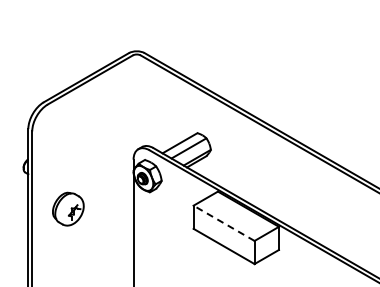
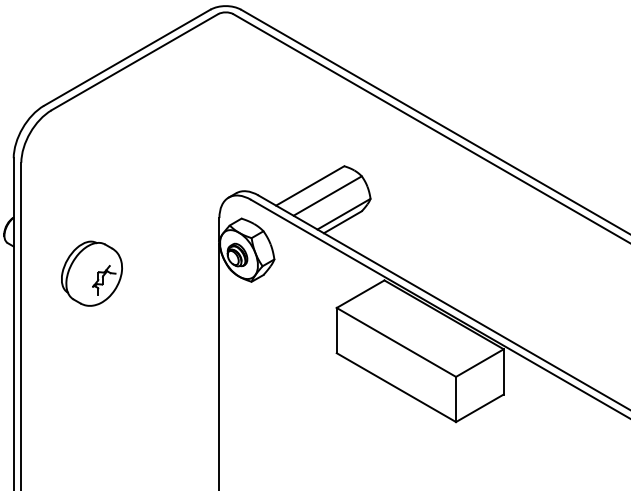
part: (68, 208) -> (92, 272), moved
line: (223, 223) -> (395, 342), dashed -> solid

